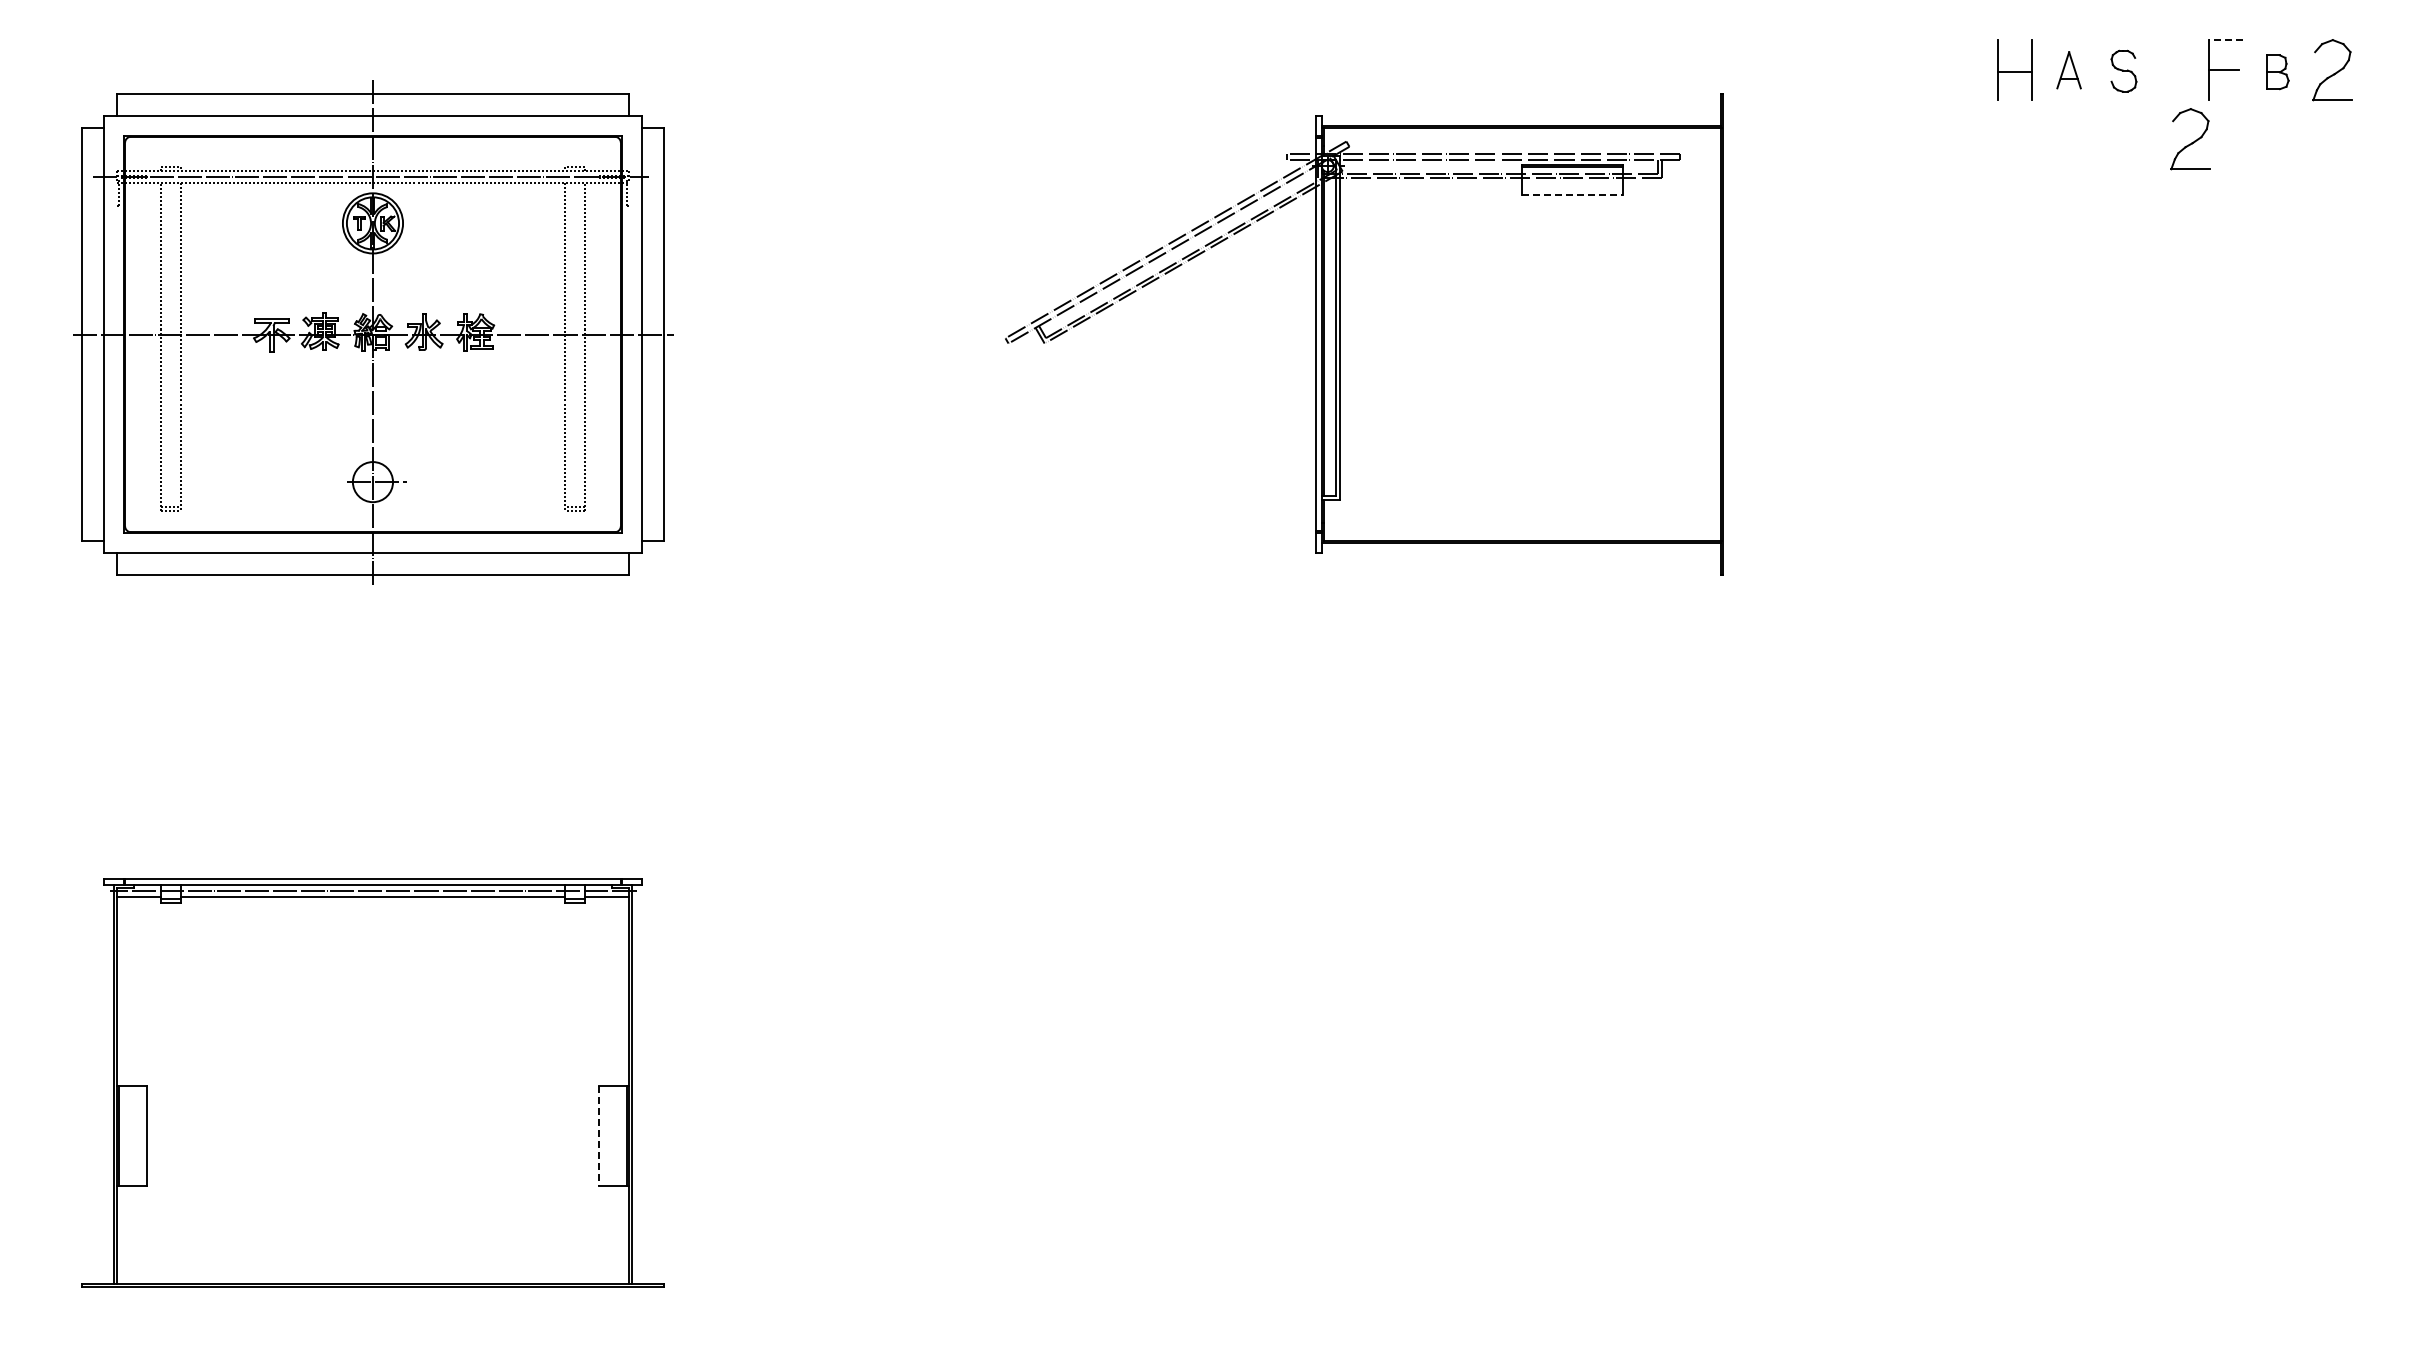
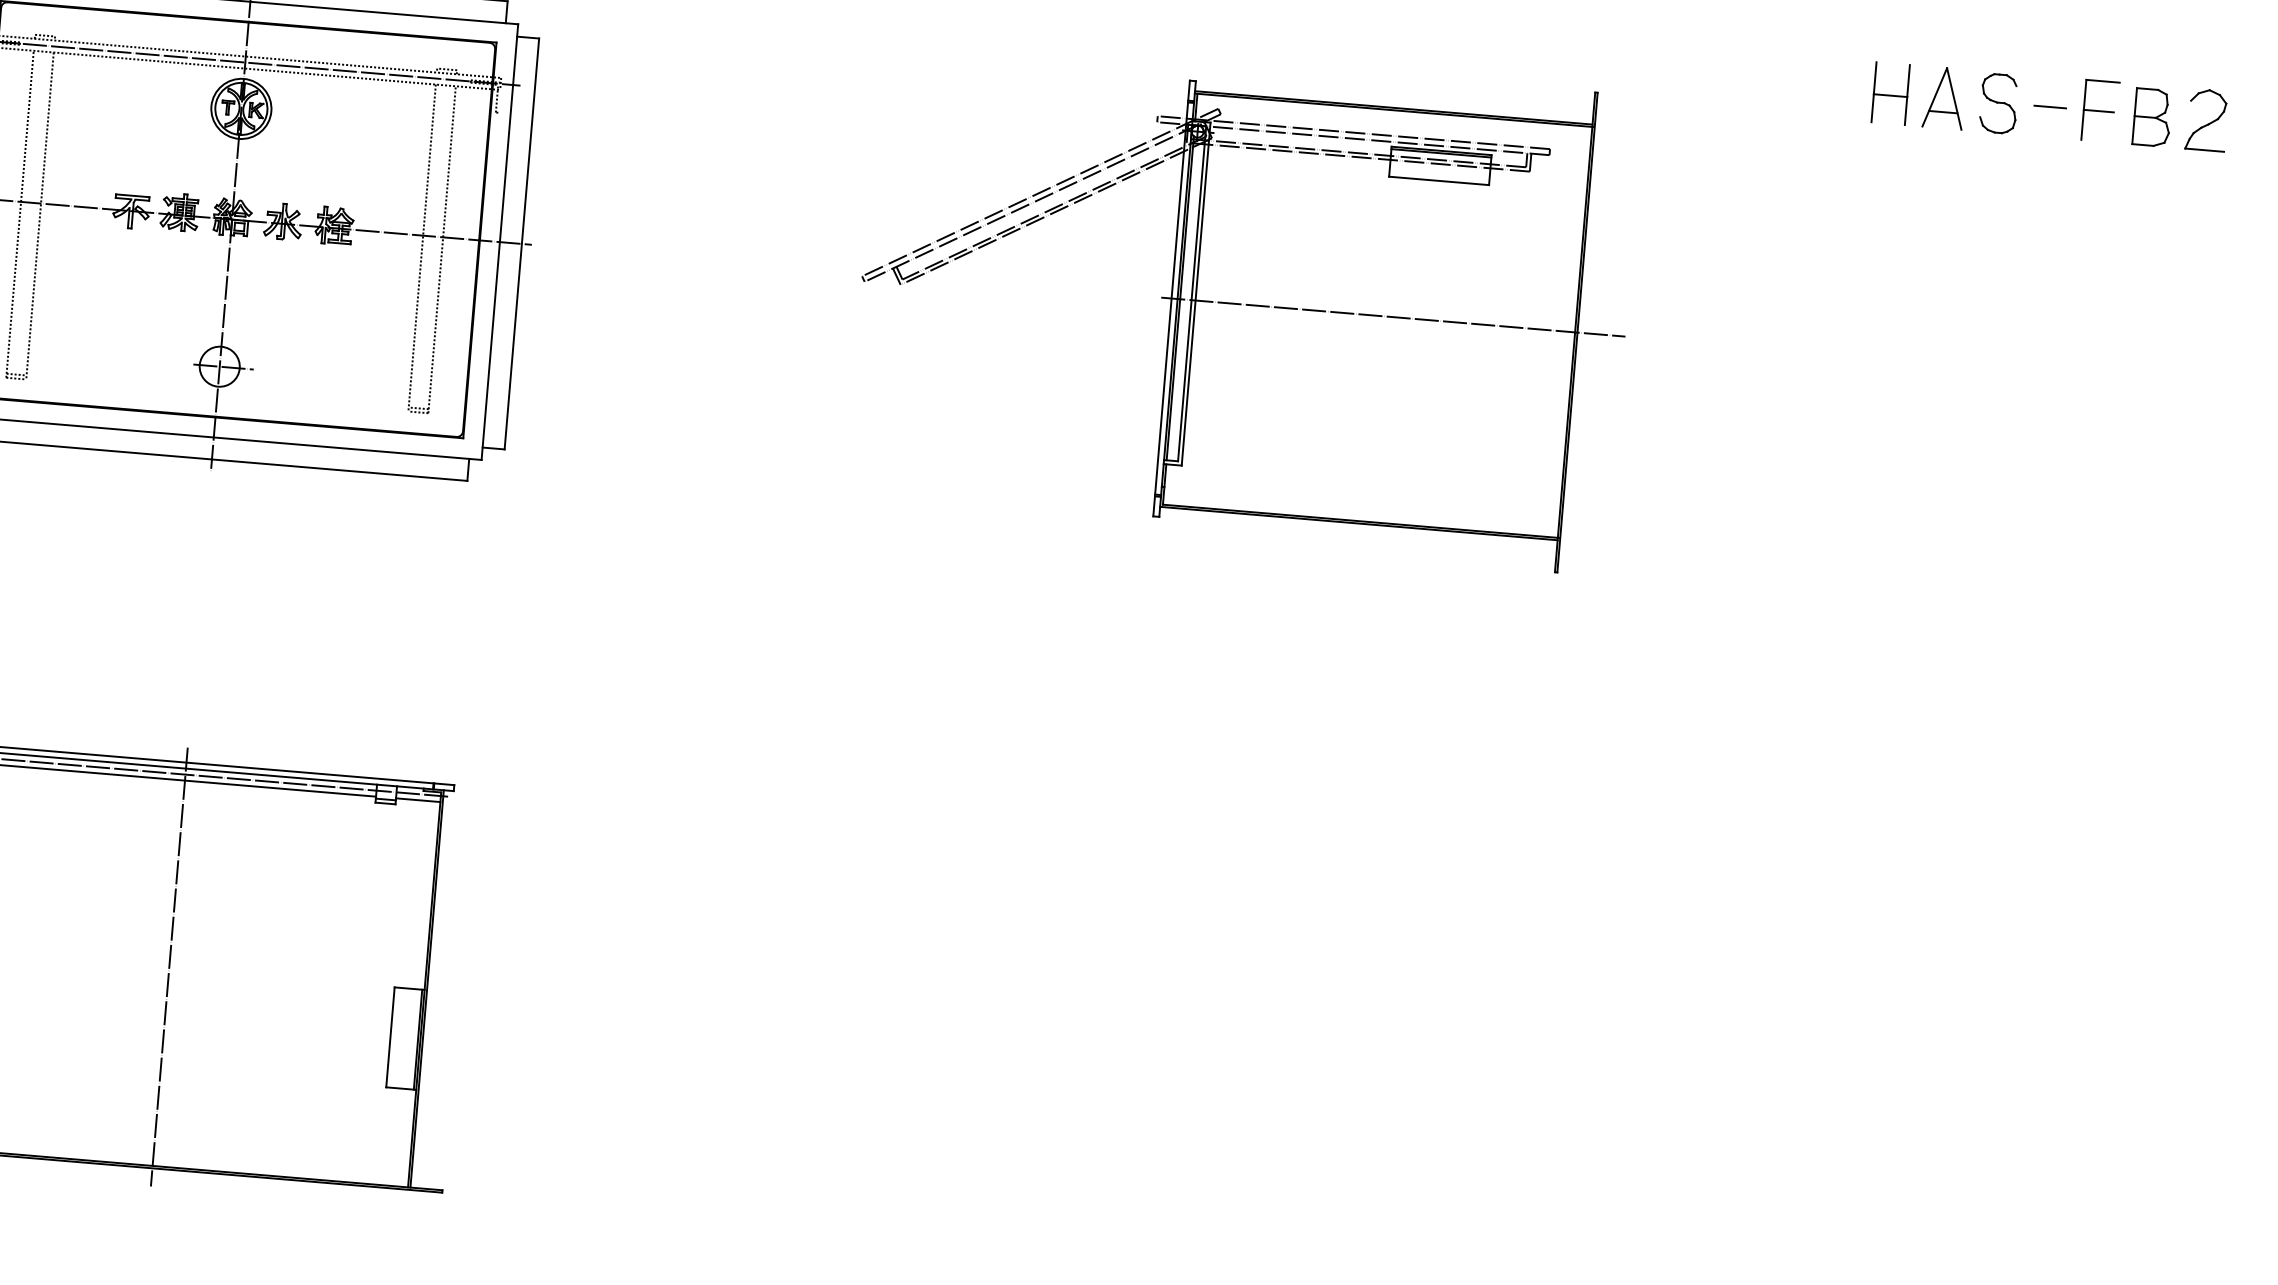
line: (2225, 40) -> (2102, 81), dashed -> solid
part: (2068, 70) -> (1943, 98), size x1.67
line: (2175, 70) -> (2050, 107), added
part: (2123, 71) -> (1998, 104), size x1.43
part: (2277, 72) -> (2151, 117), size x1.67
part: (2190, 139) -> (2059, 177), removed
line: (1572, 194) -> (1439, 180), dashed -> solid
line: (1538, 334) -> (1393, 317), added
line: (372, 1084) -> (168, 966), added
line: (599, 1136) -> (390, 1037), dashed -> solid

